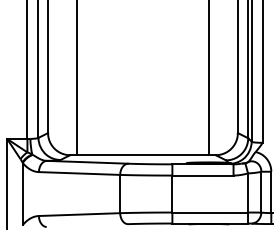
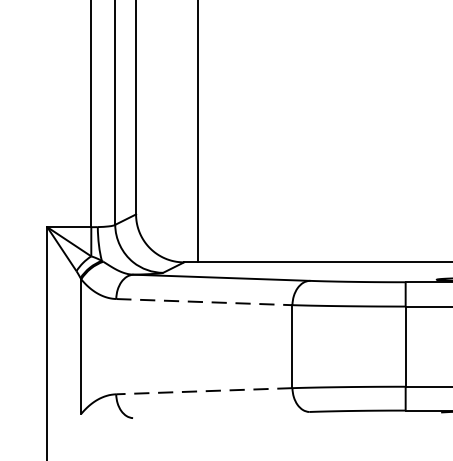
line: (79, 173) -> (204, 302), solid -> dashed
line: (79, 214) -> (204, 391), solid -> dashed

